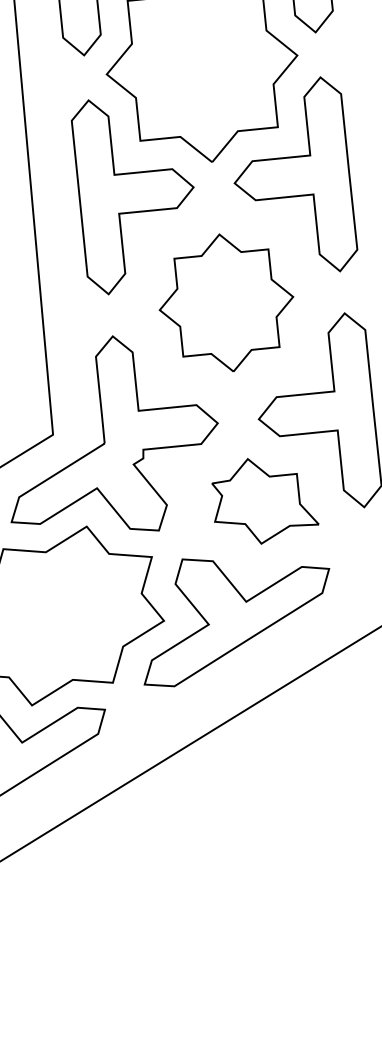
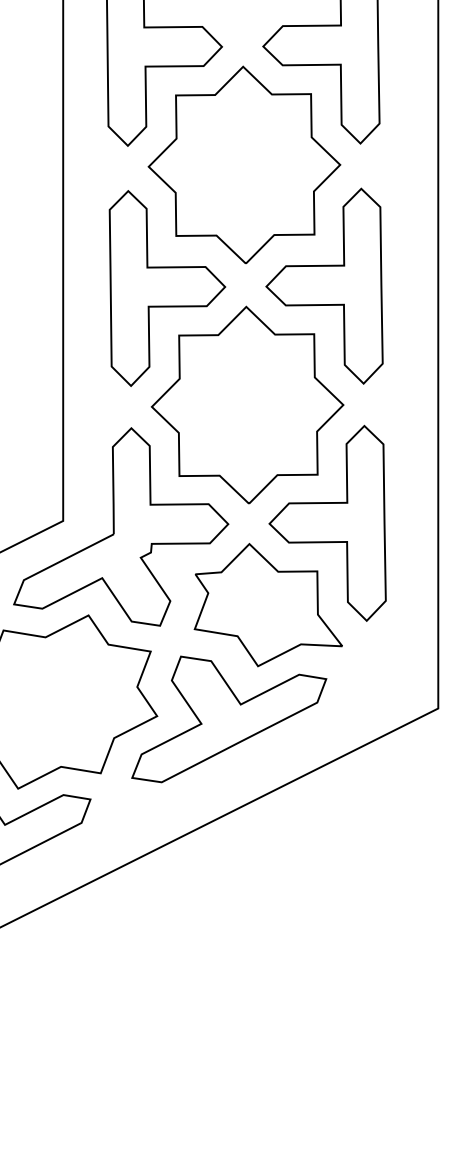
part: (226, 302) -> (247, 404), size x1.43
part: (264, 500) -> (267, 605), size x1.43

